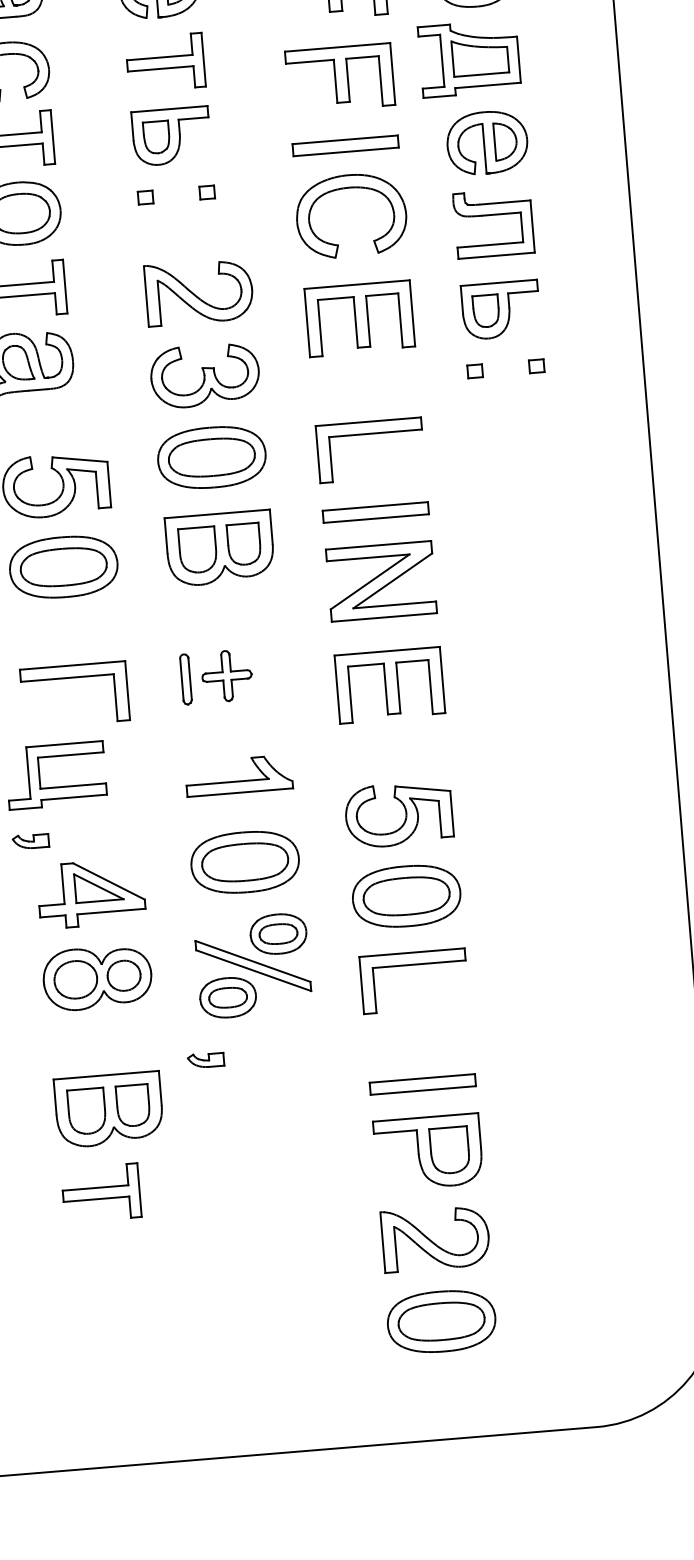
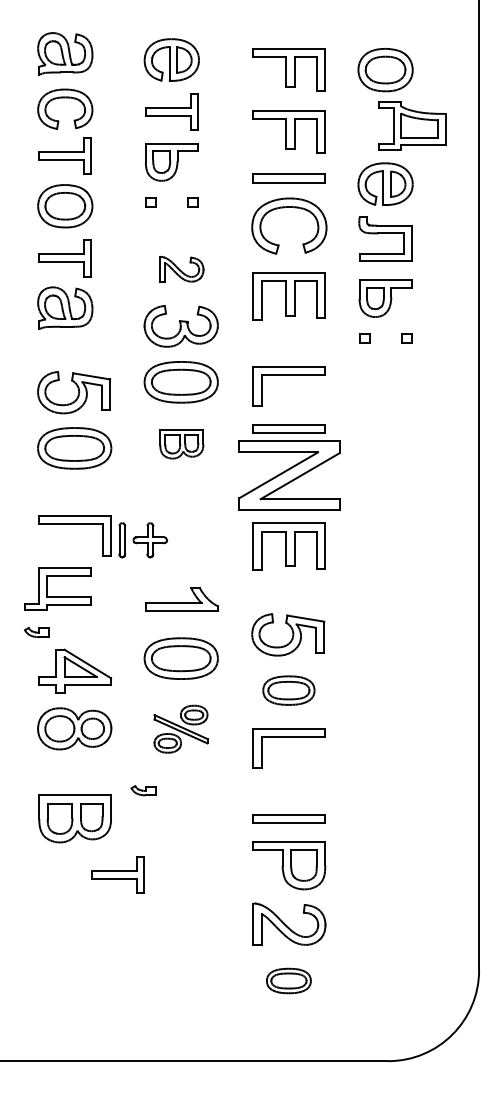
part: (469, 57) -> (412, 125), moved
part: (198, 290) -> (181, 268), size x0.6
part: (219, 548) -> (181, 444), size x0.6
part: (381, 581) -> (289, 475), size x1.4
part: (217, 677) -> (143, 540), moved
part: (406, 896) -> (288, 690), size x0.7
part: (252, 964) -> (180, 728), size x0.7
part: (100, 1192) -> (117, 874), moved
part: (441, 1320) -> (288, 980), size x0.6

